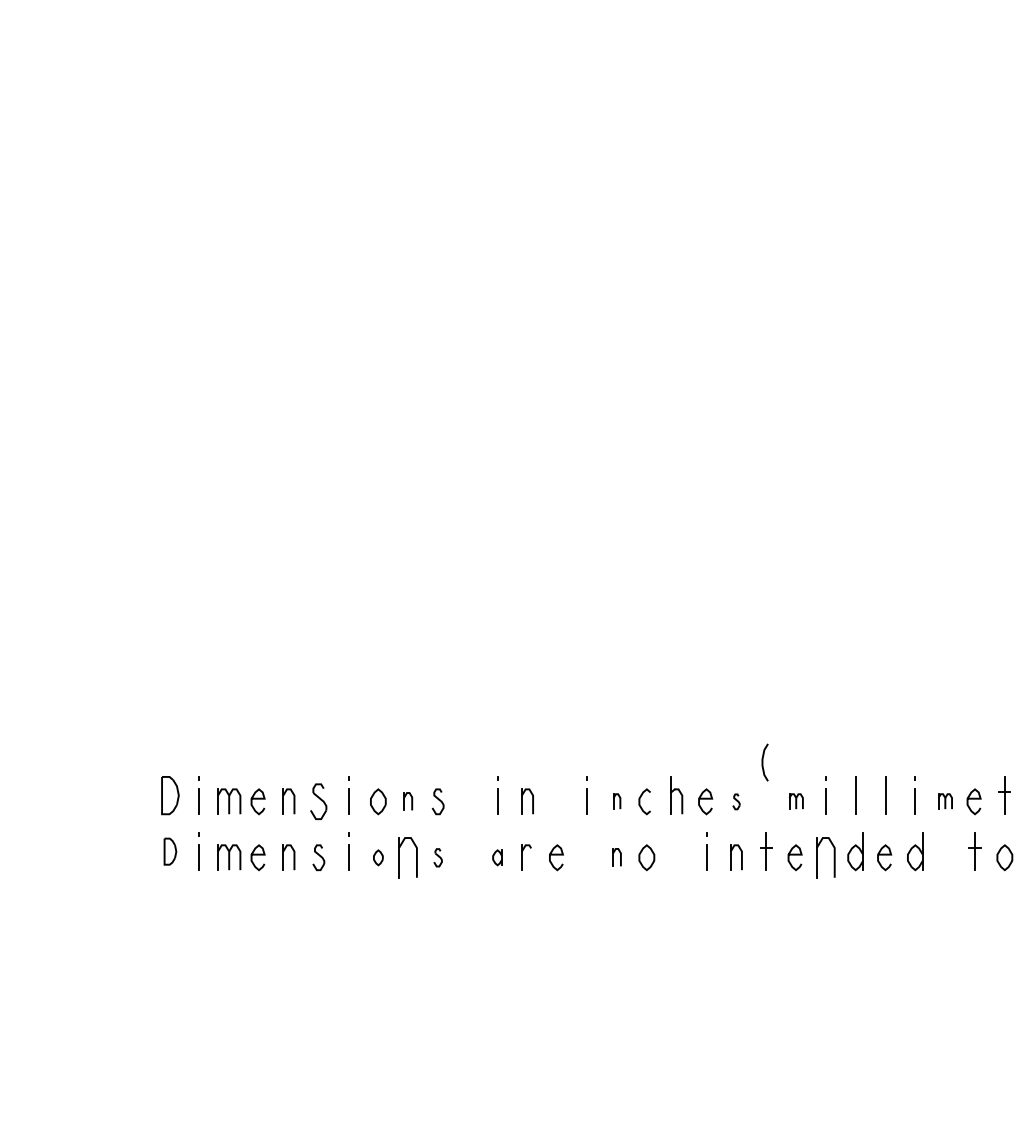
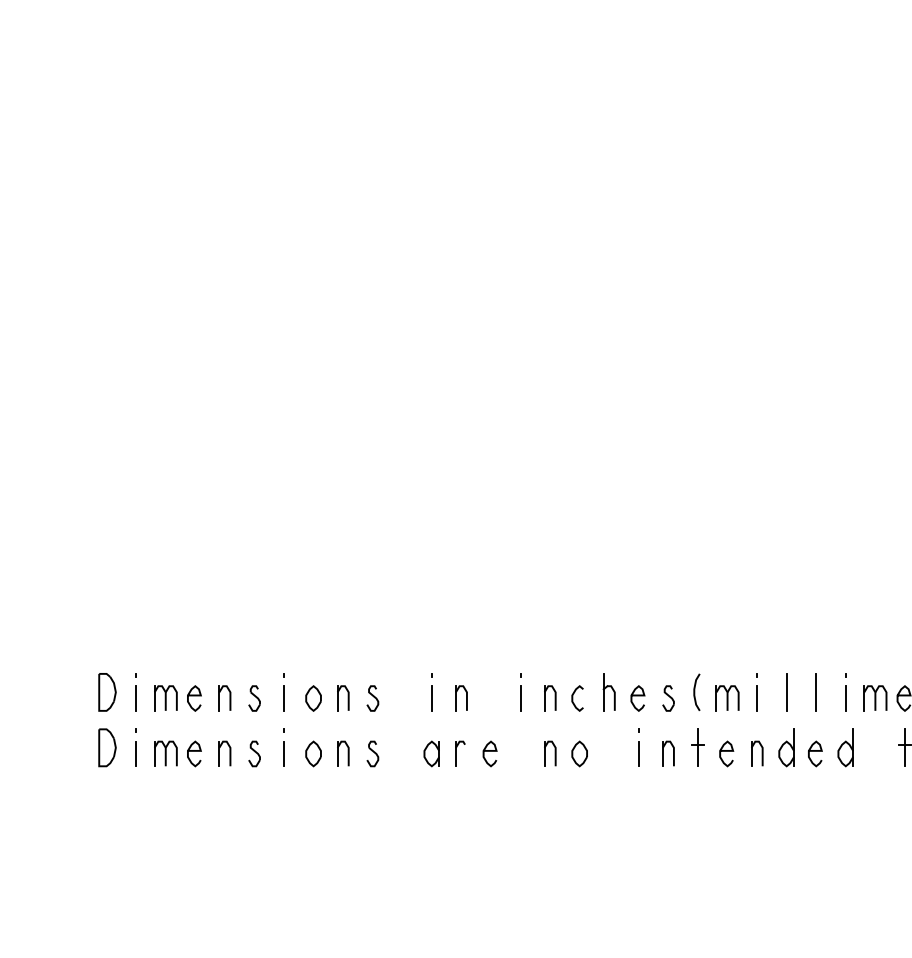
curve: (763, 762) -> (695, 692), moved
part: (318, 801) -> (254, 698), size x0.71
part: (408, 801) -> (343, 698), size x1.43
part: (616, 801) -> (549, 698), size x1.67
part: (736, 801) -> (668, 698), size x1.67
part: (796, 801) -> (728, 698), size x1.67
part: (945, 801) -> (875, 698), size x1.67
part: (170, 851) -> (107, 747), size x1.43
part: (378, 857) -> (313, 753), size x1.67
part: (408, 857) -> (343, 753), size x0.62
part: (437, 857) -> (372, 753), size x1.43
part: (497, 857) -> (431, 753), size x1.67
part: (616, 857) -> (549, 753), size x1.43
part: (825, 857) -> (756, 753), size x0.62

